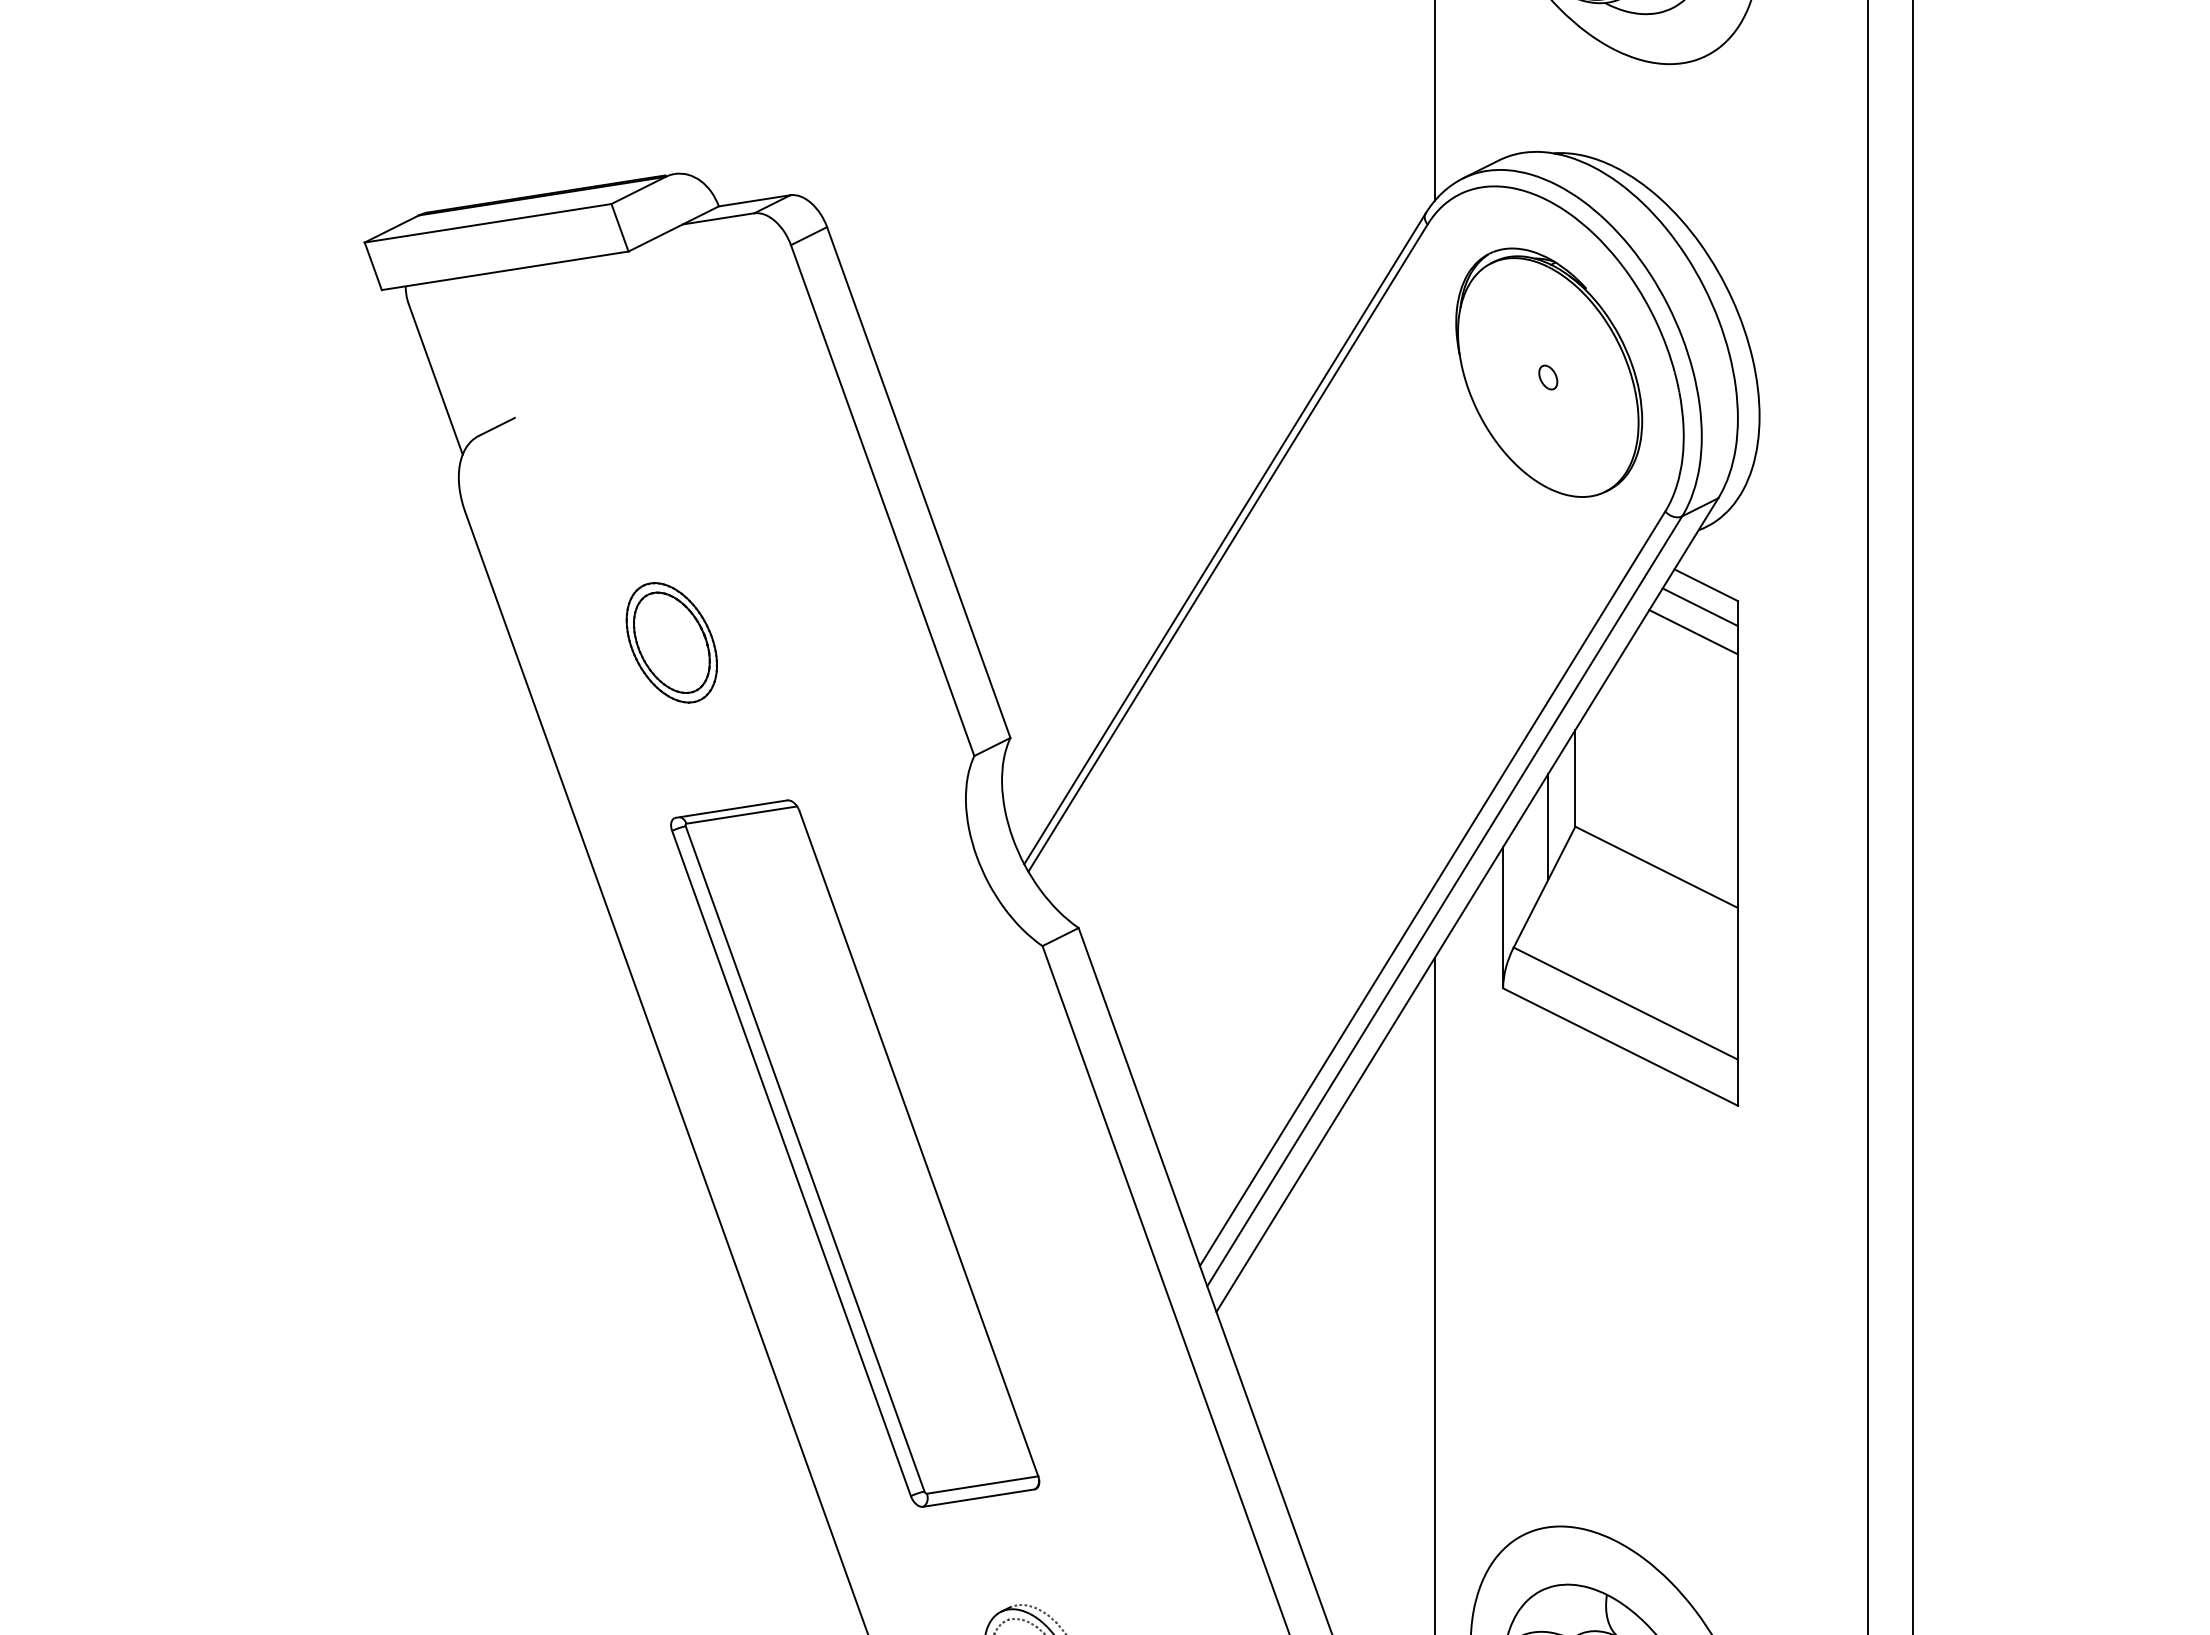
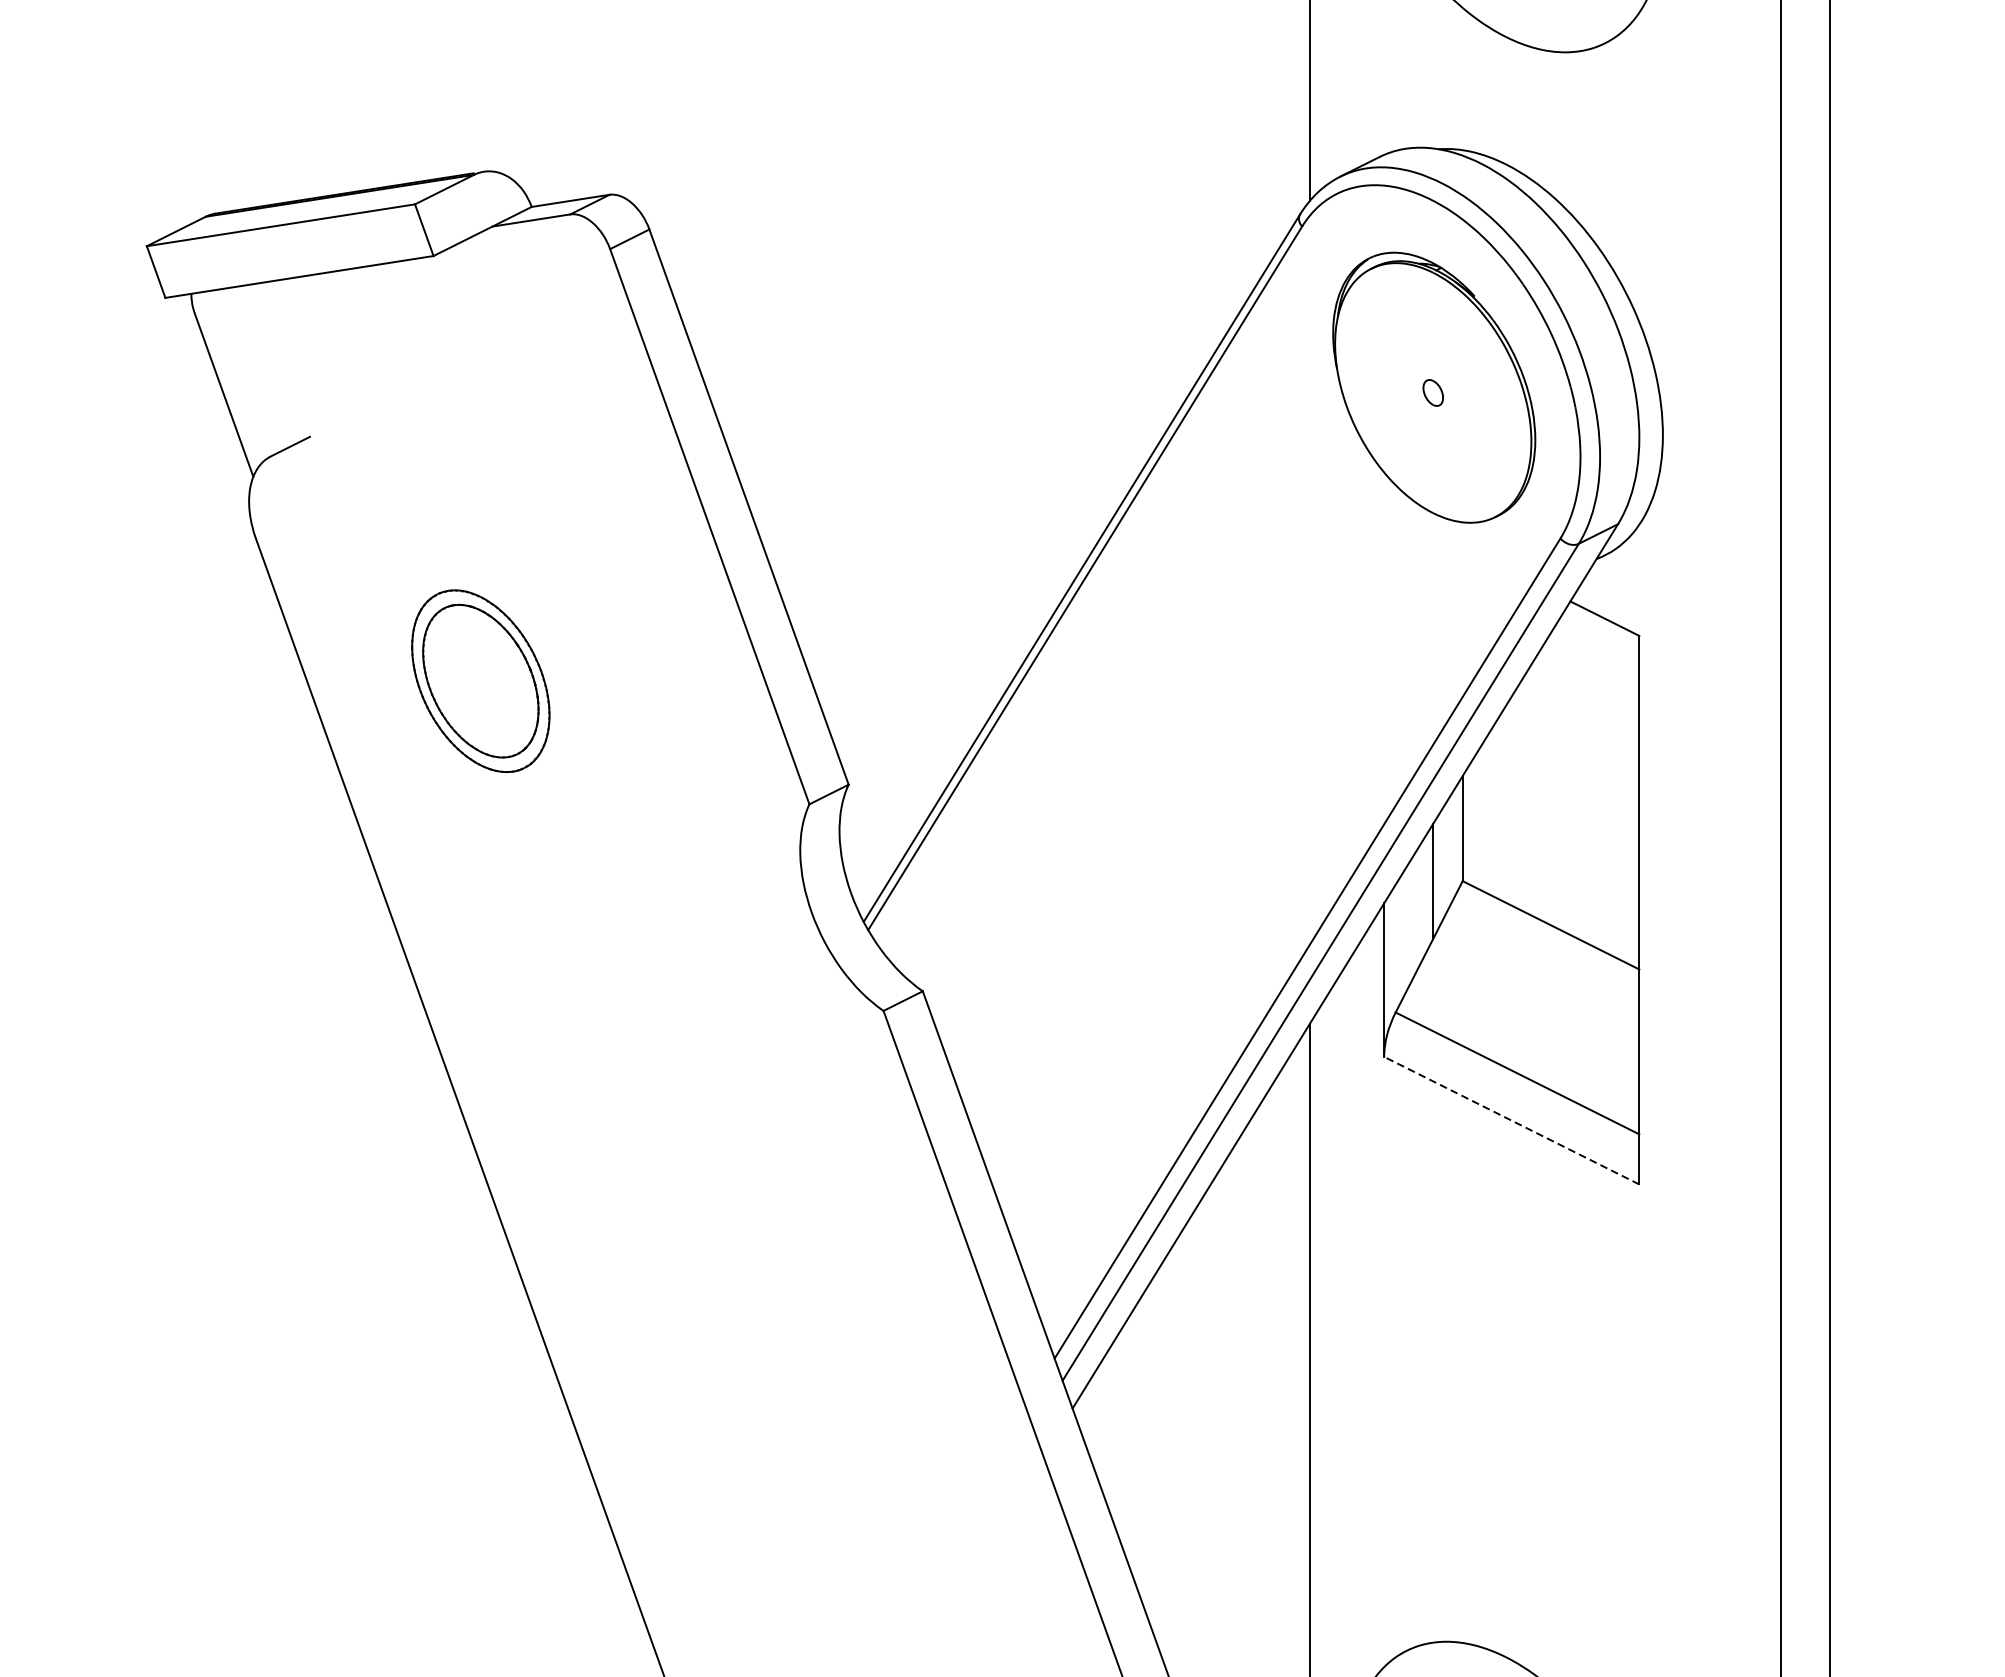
line: (1699, 607) -> (1597, 642), removed
line: (1693, 632) -> (1591, 670), removed
part: (671, 642) -> (480, 680), size x1.4
line: (1620, 1046) -> (1511, 1120), solid -> dashed
part: (855, 1153) -> (680, 1236), removed

